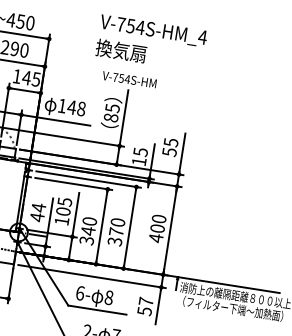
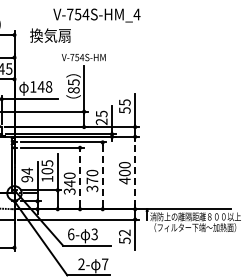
text: (121, 50) -> (50, 35), moved
text: (138, 161) -> (101, 121), 15 -> 25
text: (37, 216) -> (27, 178), 44 -> 94
line: (102, 226) -> (80, 178), solid -> dashed
line: (129, 227) -> (102, 175), solid -> dashed
line: (170, 230) -> (135, 172), solid -> dashed
text: (108, 297) -> (94, 234), 8 -> 3
text: (145, 301) -> (124, 232), 57 -> 52

